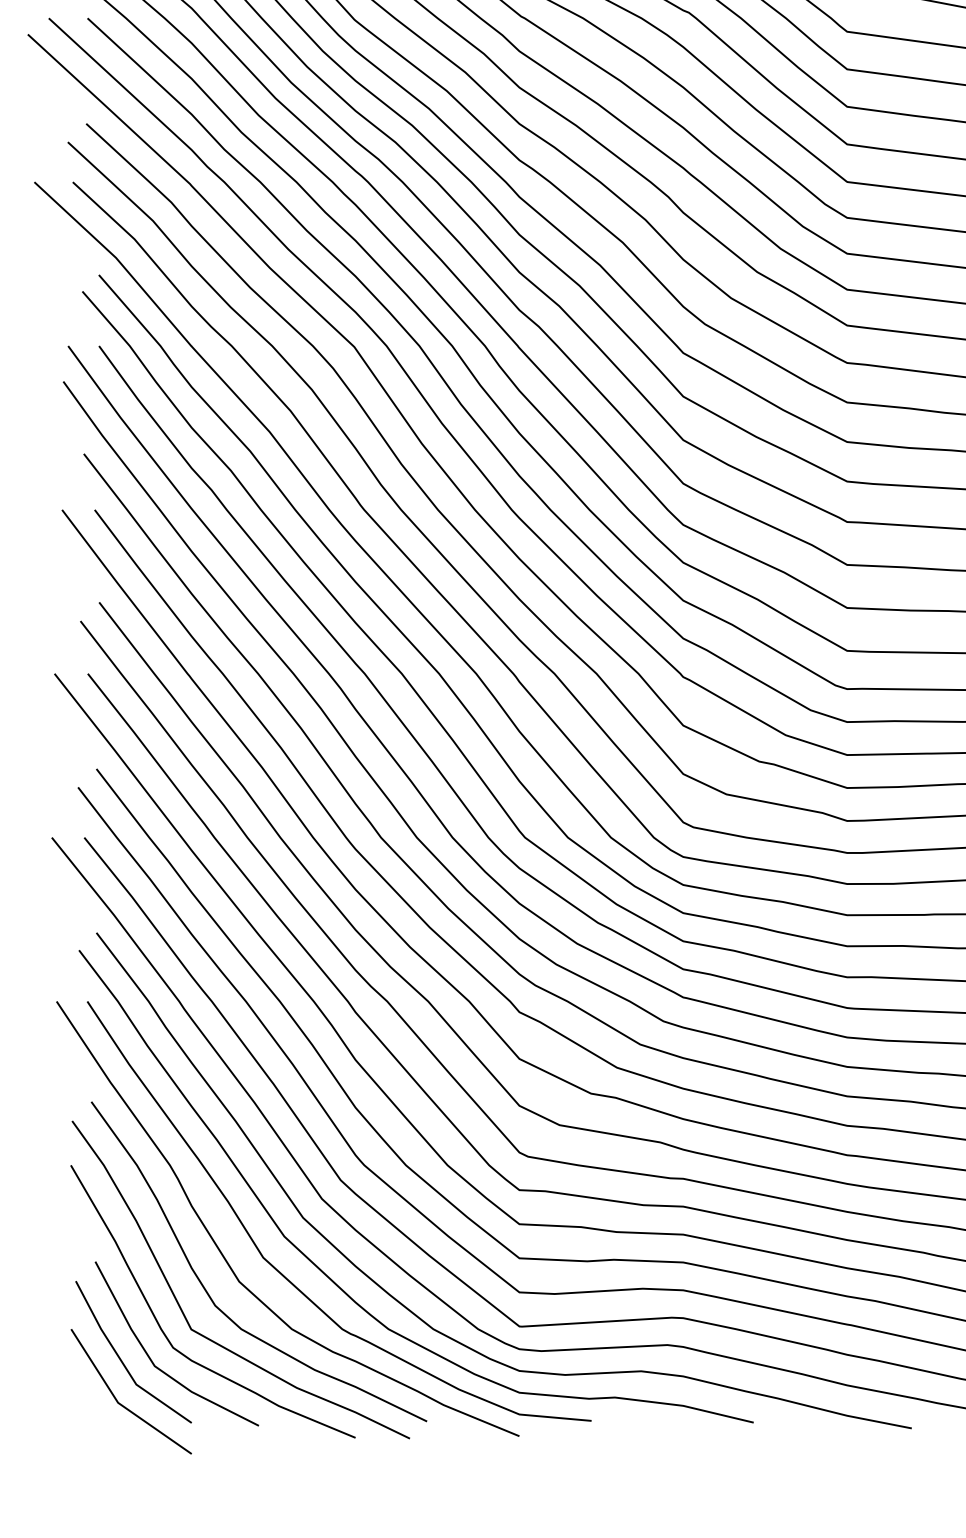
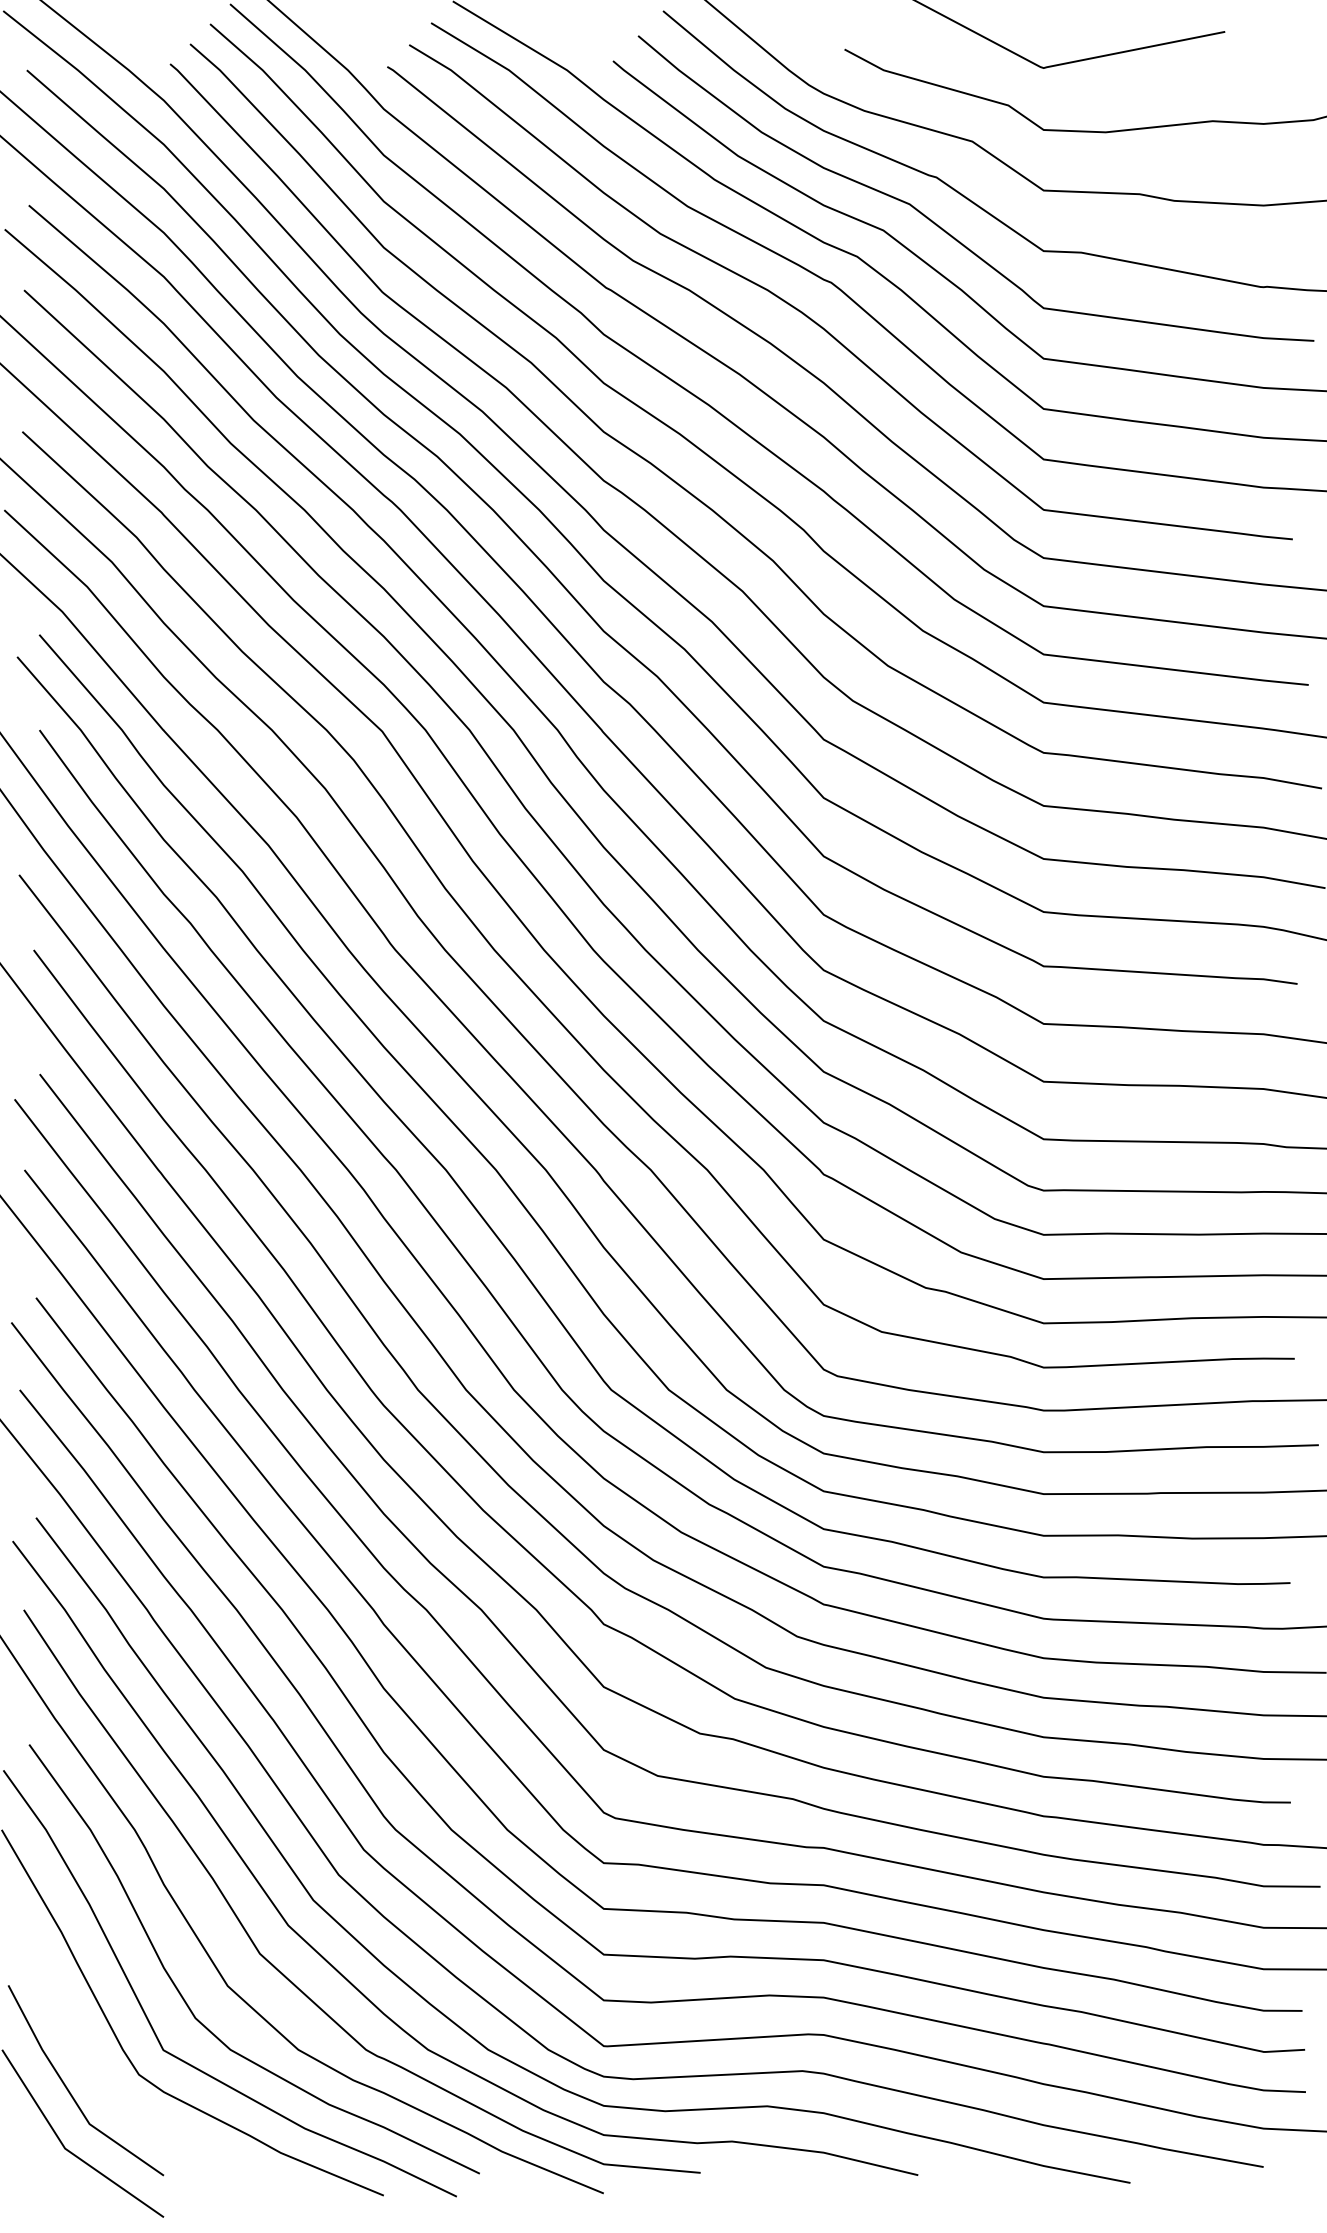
line: (151, 1358) -> (109, 2089), removed

